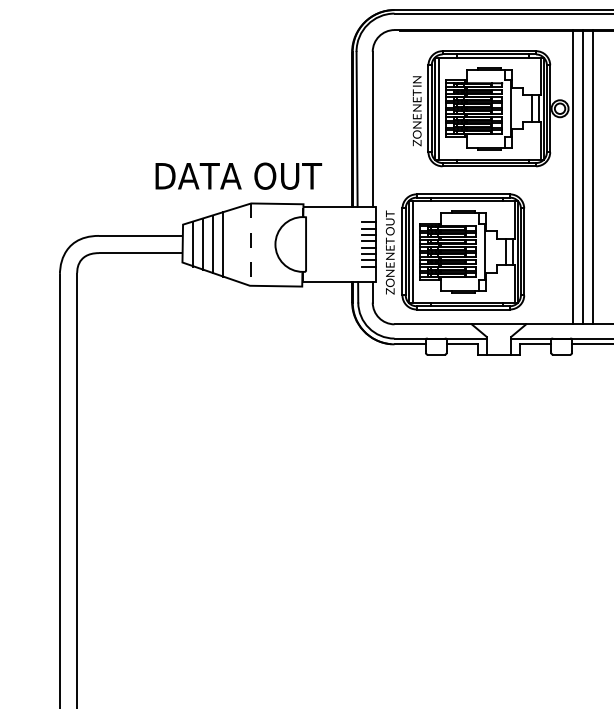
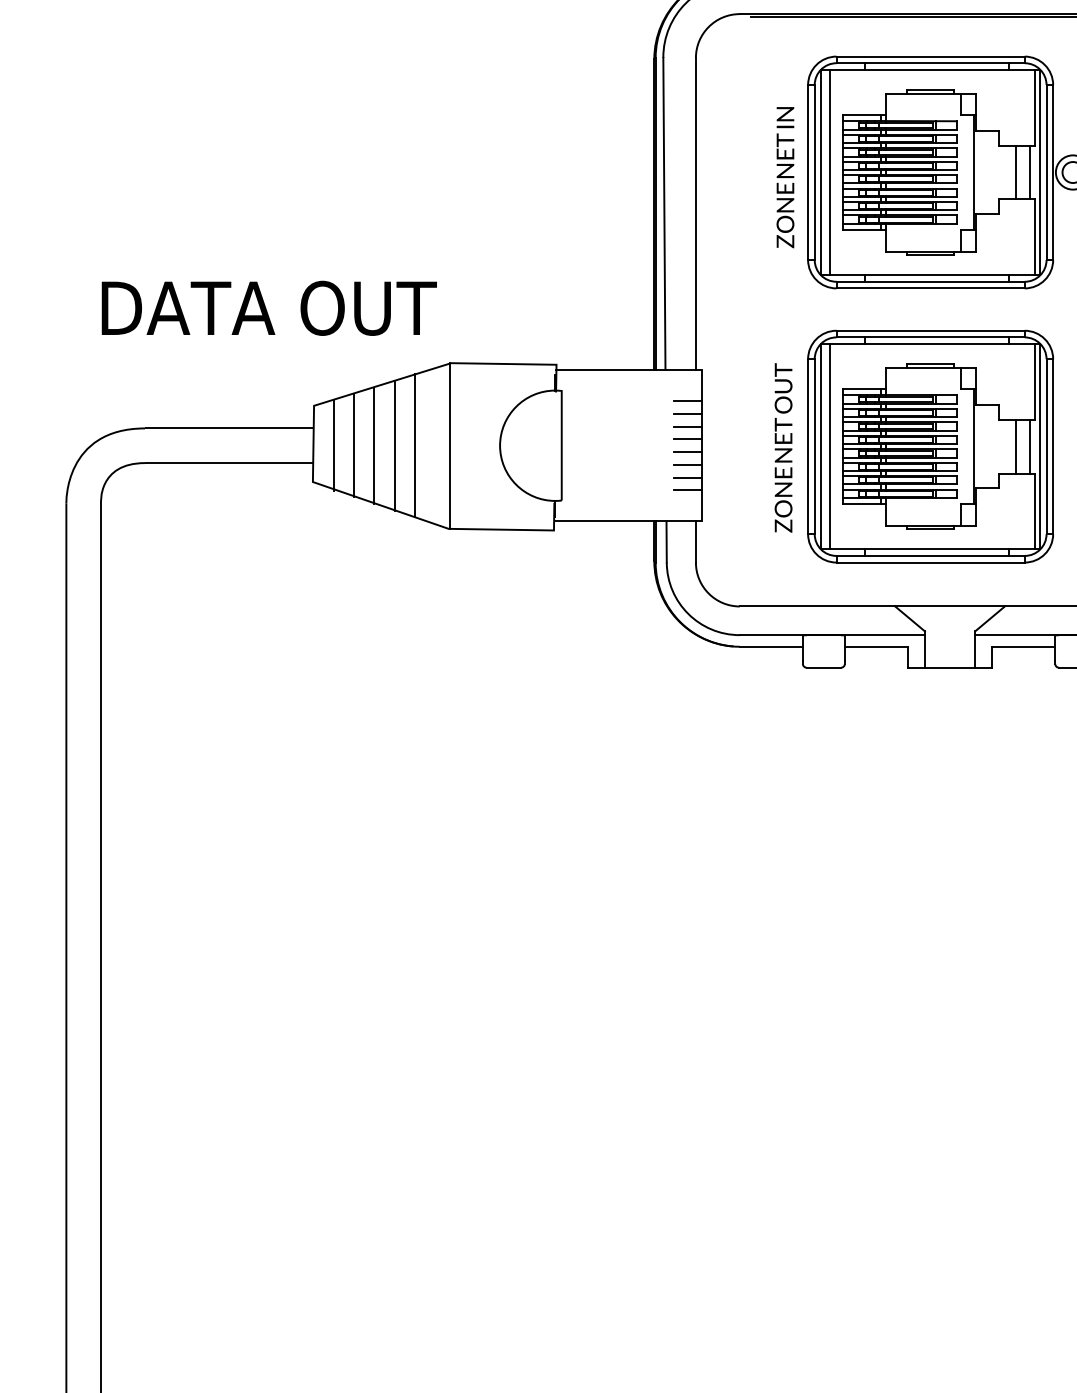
text: (238, 175) -> (268, 306), moved
line: (233, 244) -> (415, 445), added
line: (250, 245) -> (449, 447), dashed -> solid
part: (455, 251) -> (914, 445), moved

